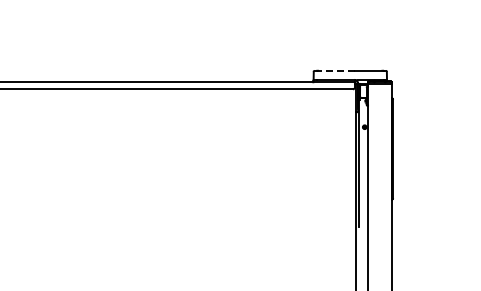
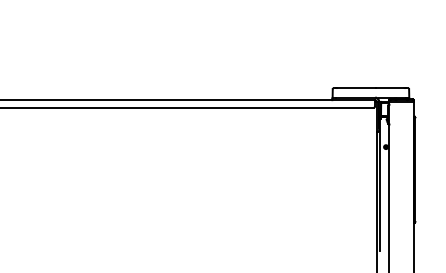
line: (335, 70) -> (355, 87), dashed -> solid

